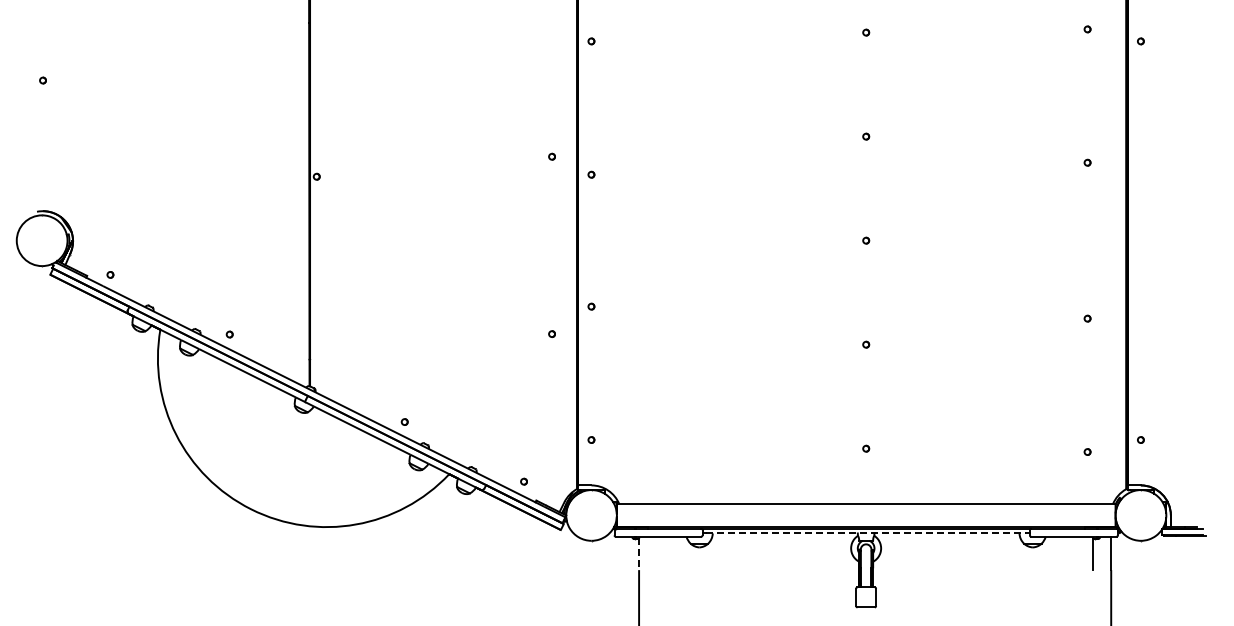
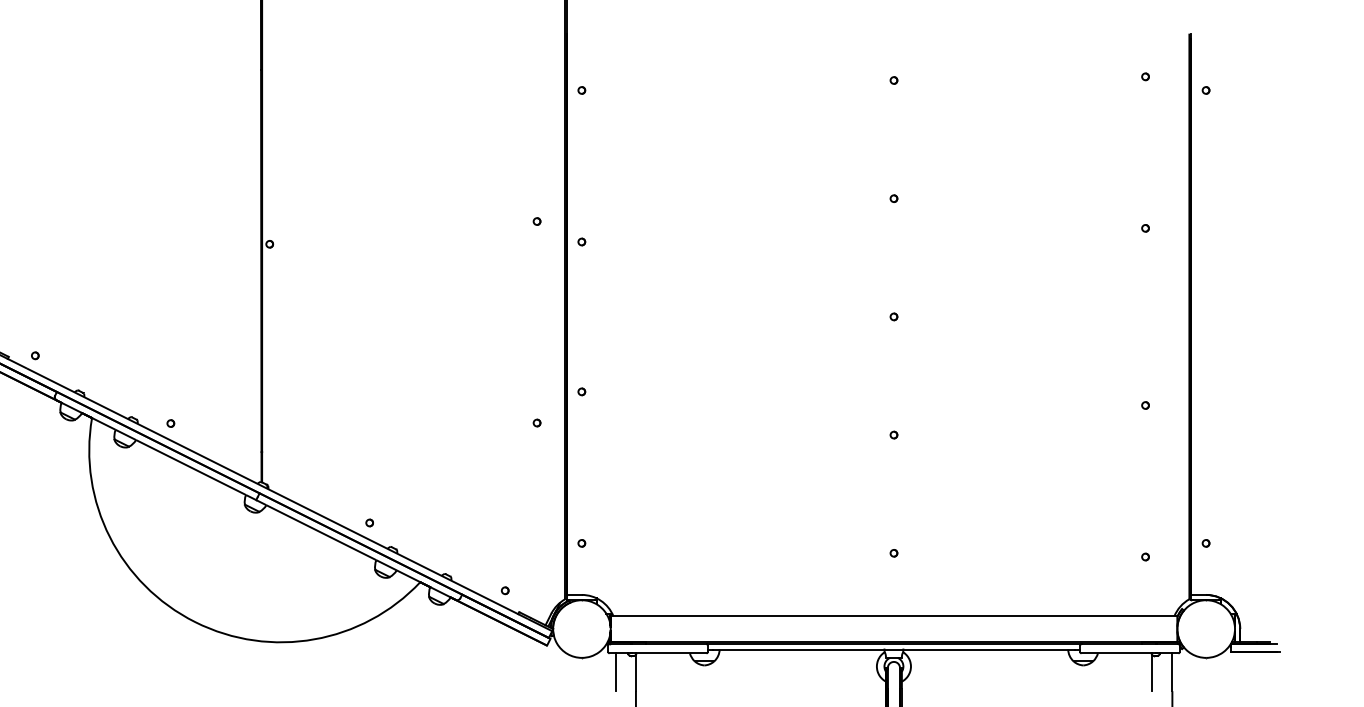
line: (866, 533) -> (894, 649), dashed -> solid
line: (621, 553) -> (615, 672), added
line: (639, 554) -> (636, 673), dashed -> solid

